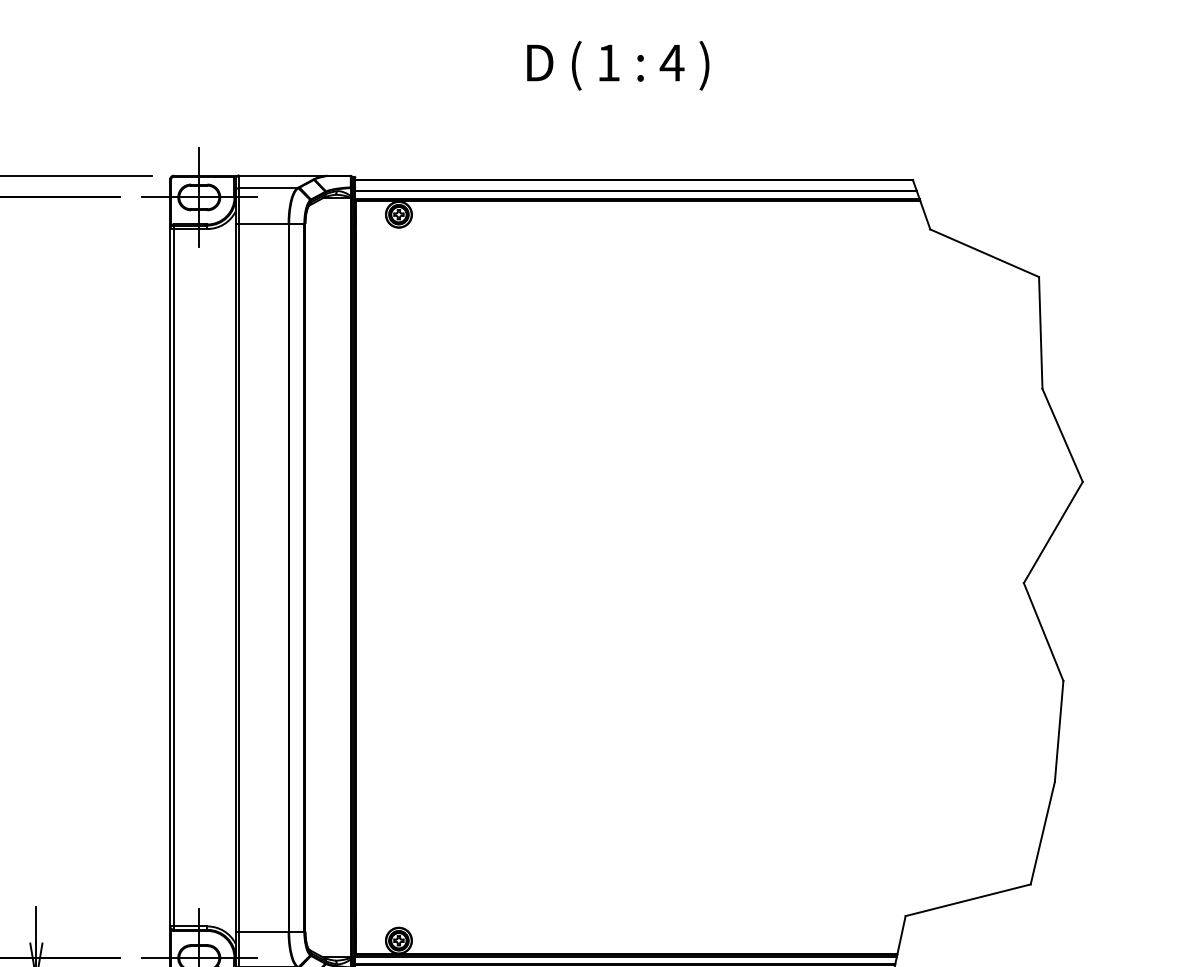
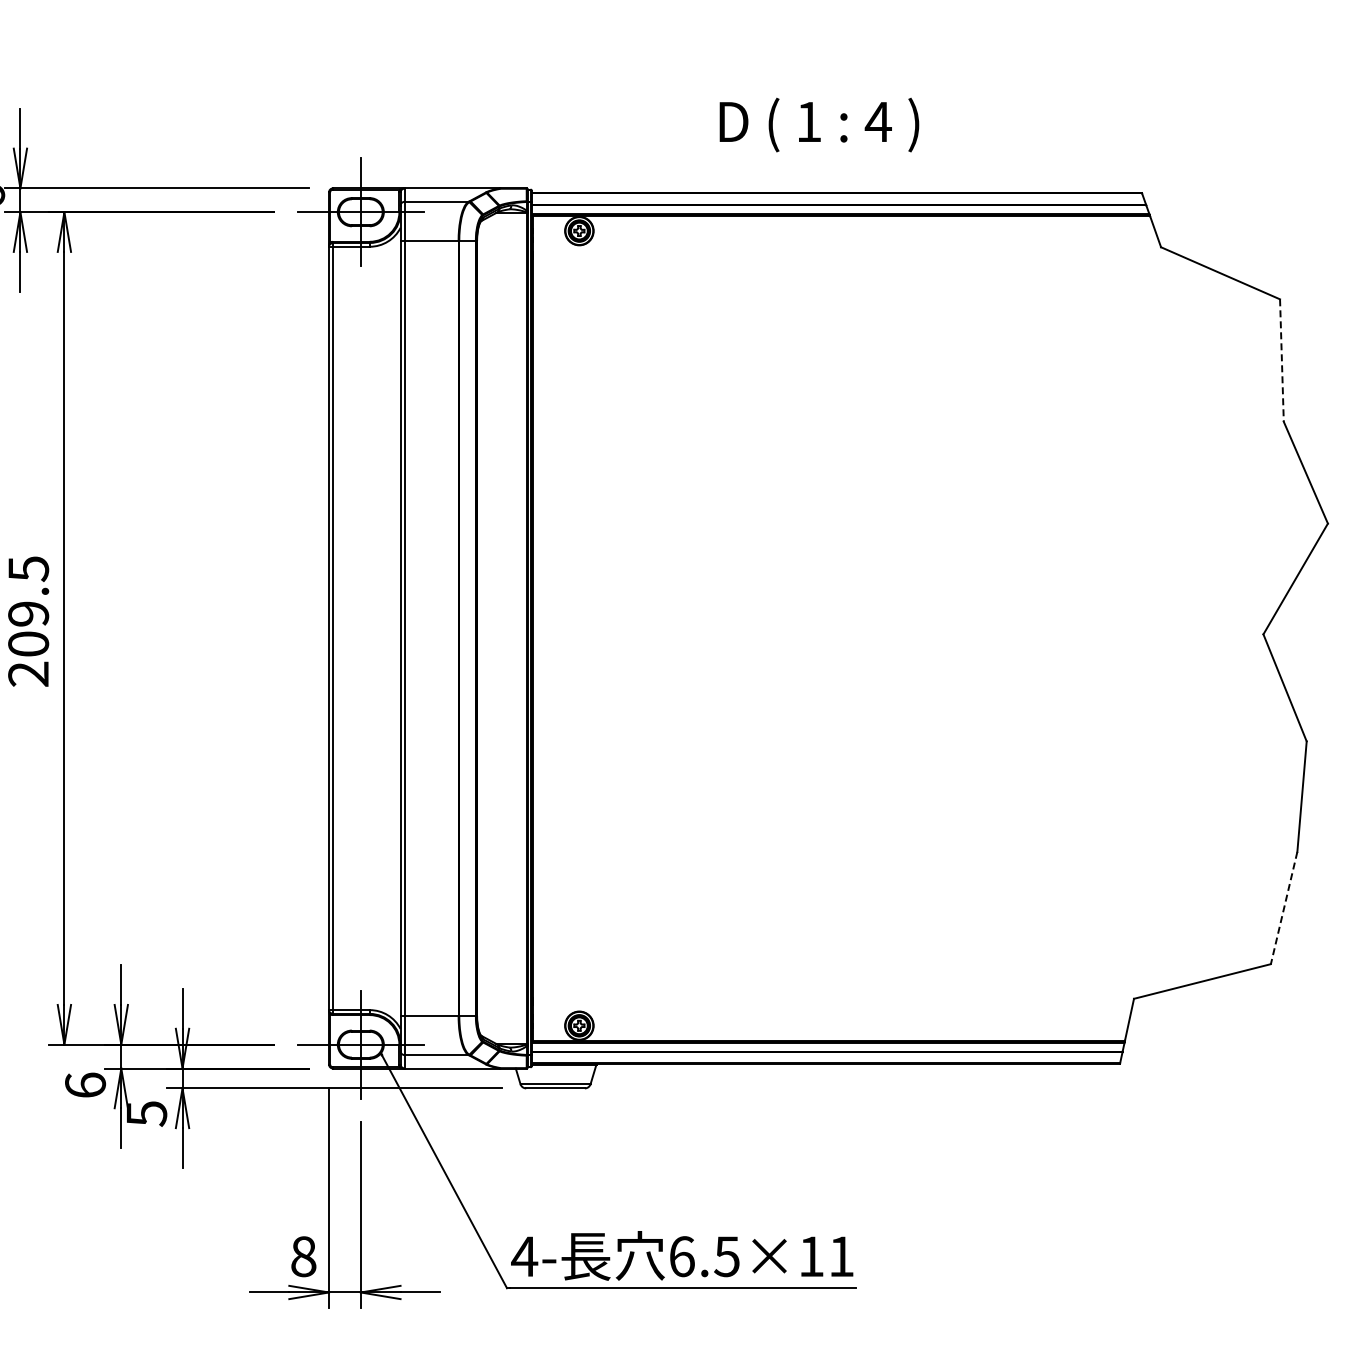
text: (618, 65) -> (819, 124), moved
line: (1040, 333) -> (1281, 361), solid -> dashed
line: (1043, 833) -> (1284, 908), solid -> dashed

